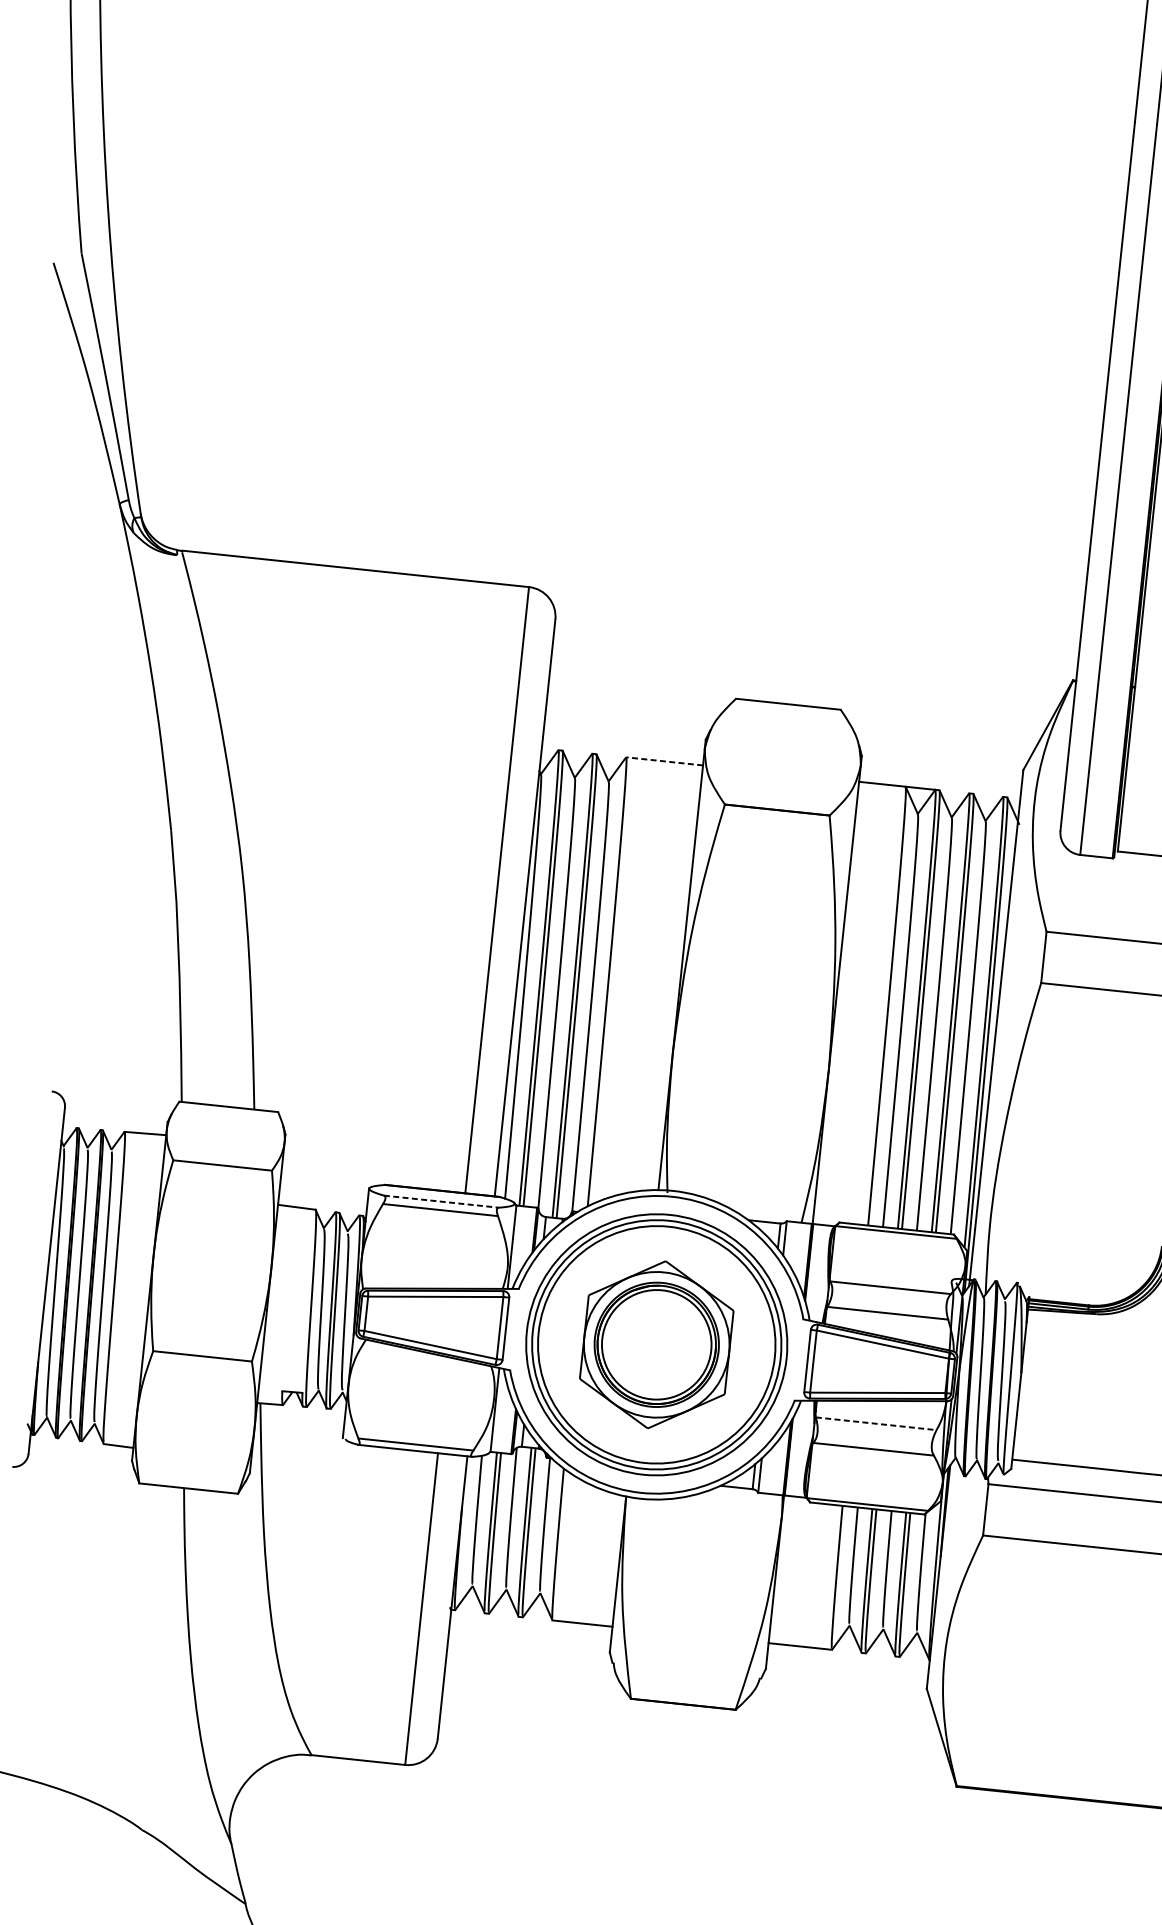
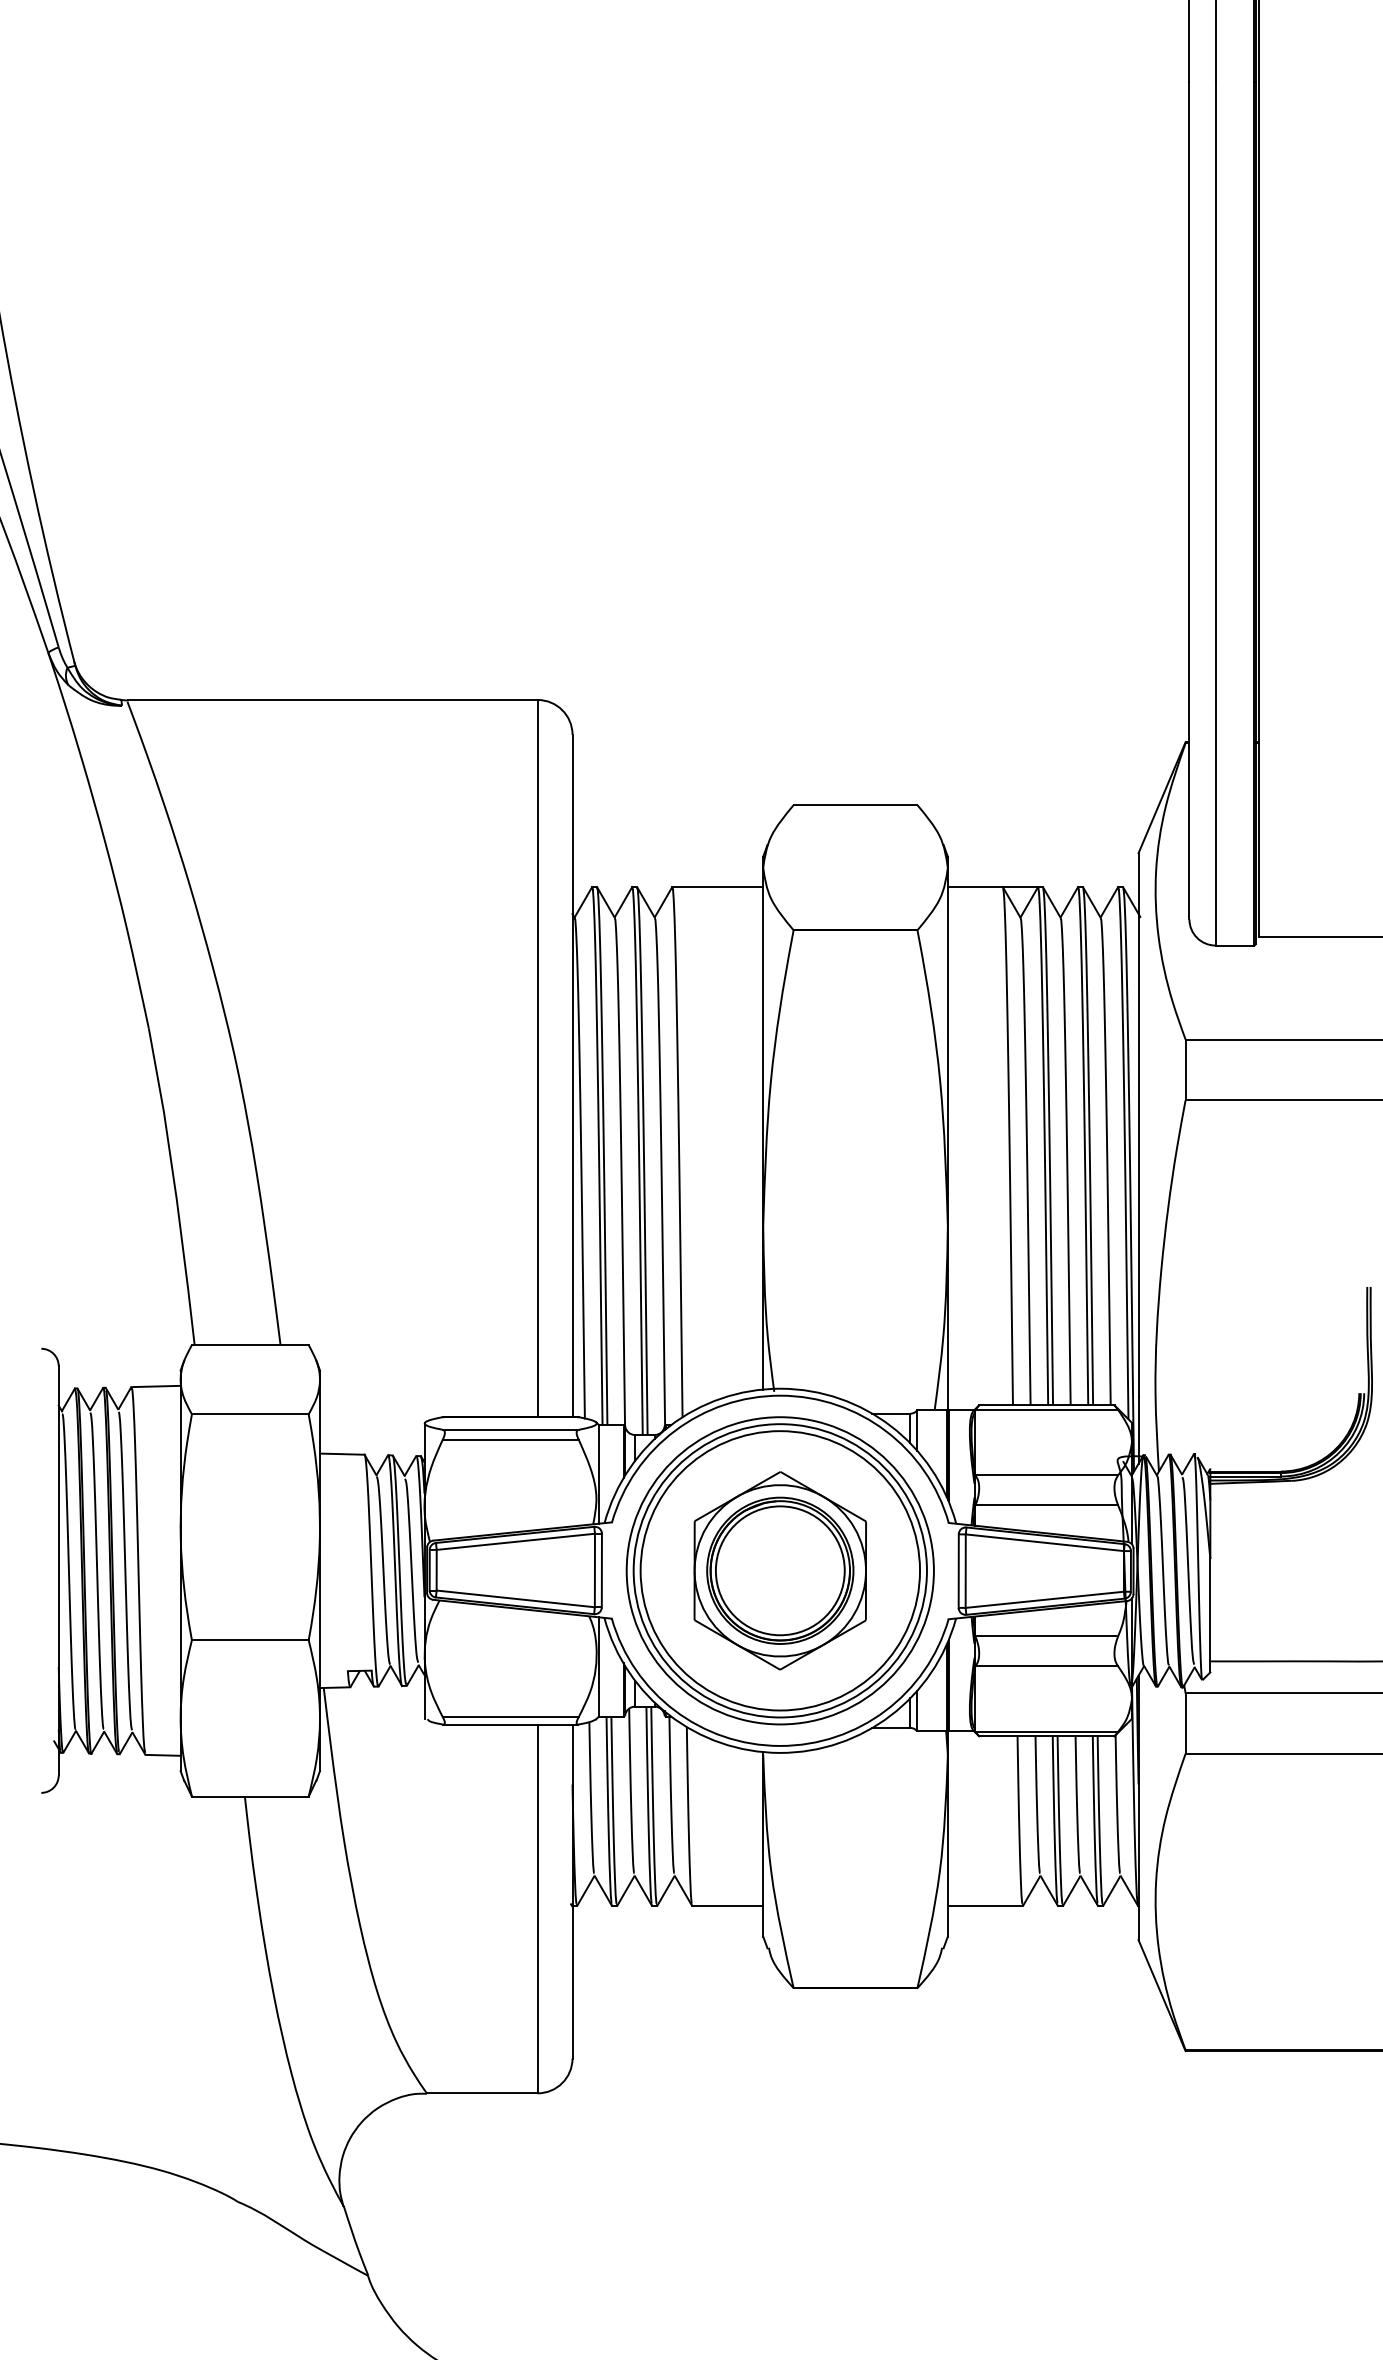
line: (664, 761) -> (717, 887), dashed -> solid
line: (441, 1201) -> (510, 1429), dashed -> solid
line: (876, 1424) -> (1047, 1636), dashed -> solid

